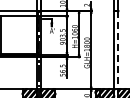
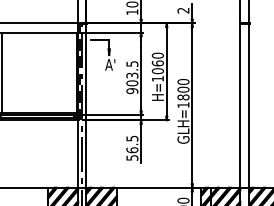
line: (118, 50) -> (249, 106), dashed -> solid

